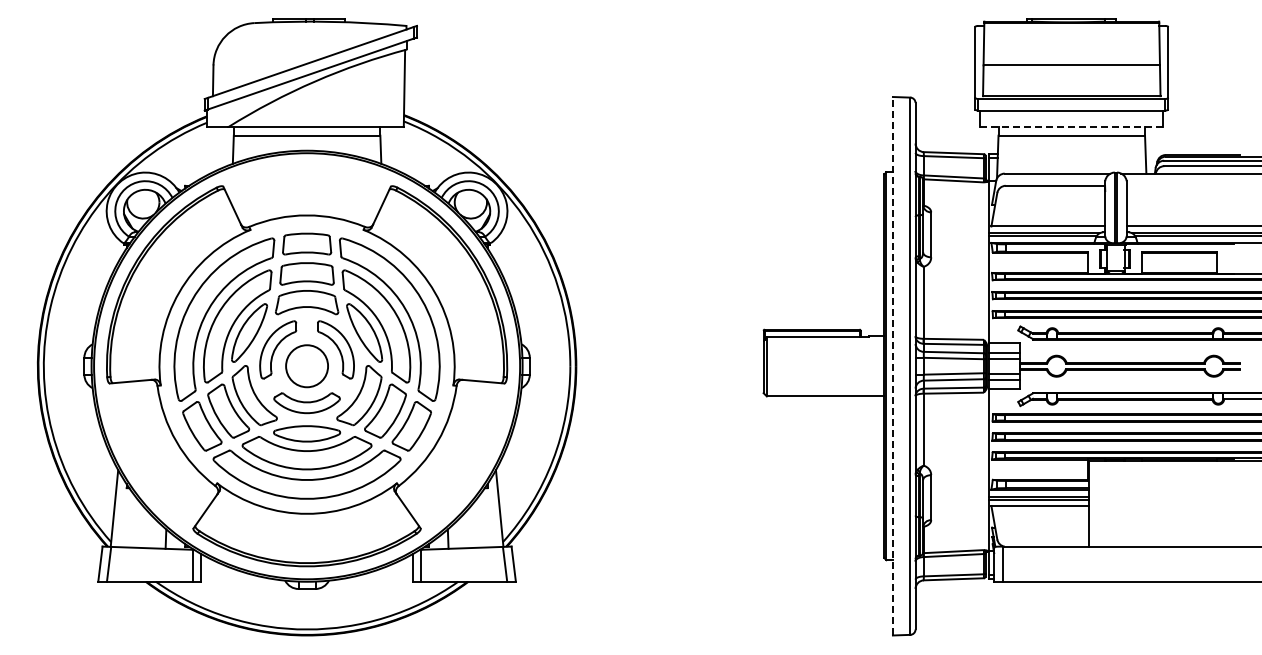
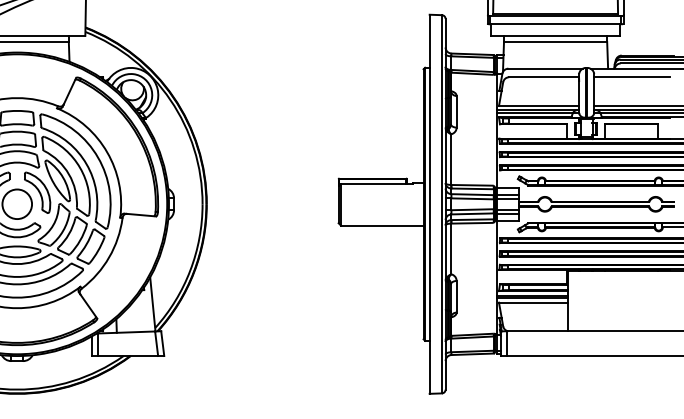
line: (1071, 127) -> (555, 36), dashed -> solid
line: (1180, 185) -> (632, 77), added
line: (892, 365) -> (429, 203), dashed -> solid

